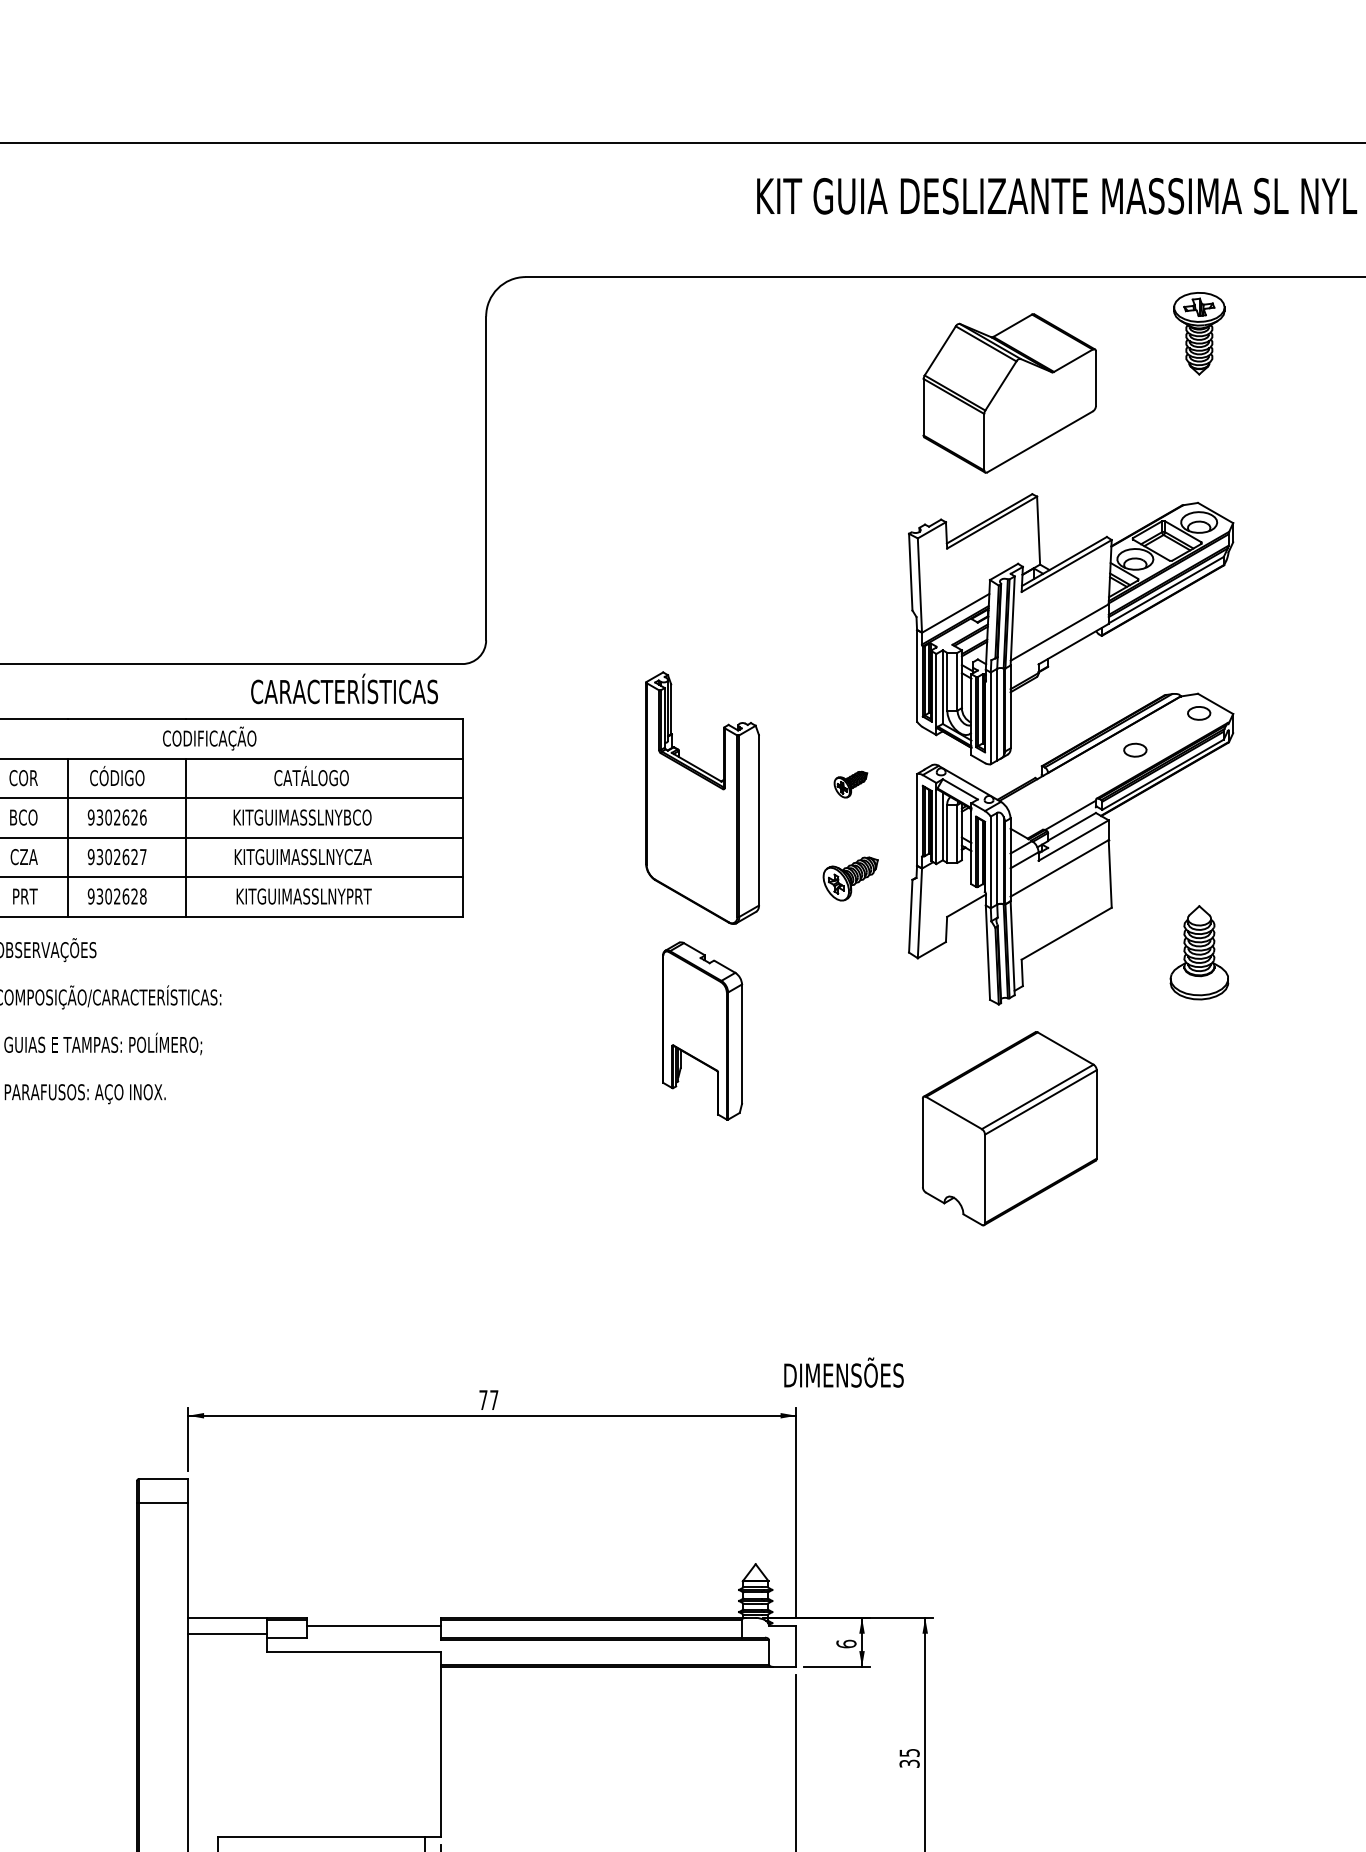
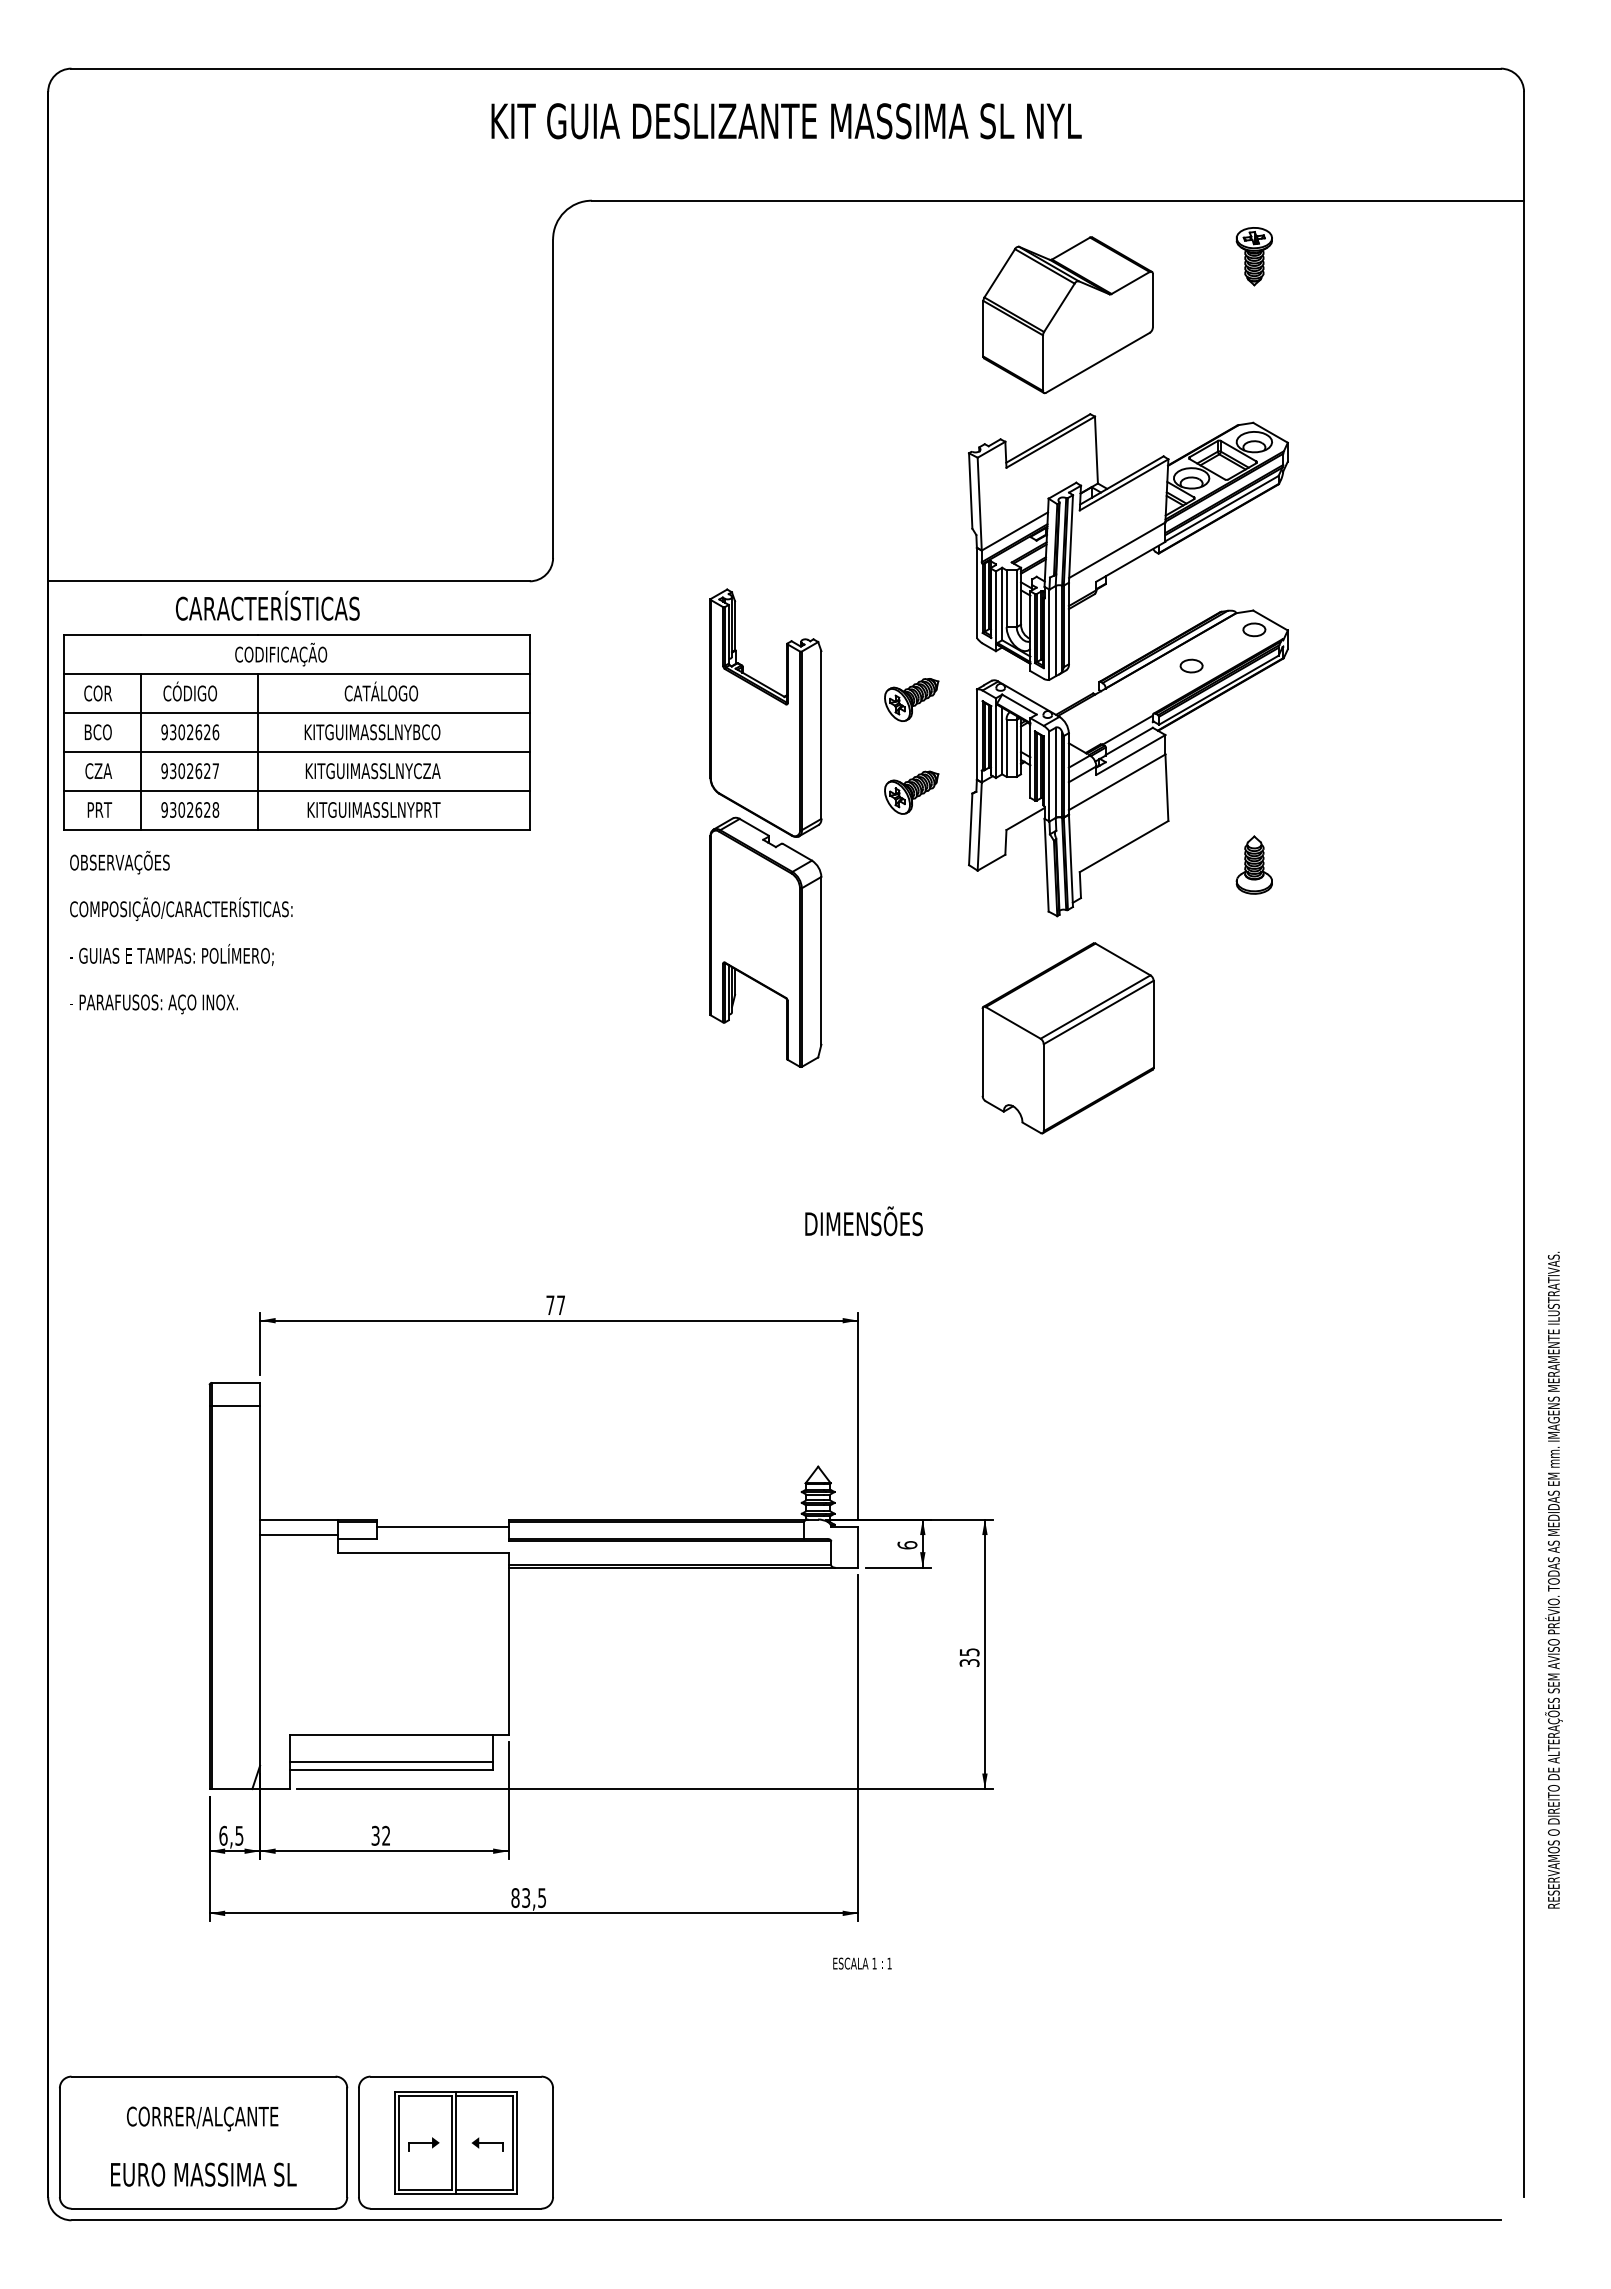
text: (1056, 196) -> (786, 121), moved
part: (1198, 333) -> (1253, 256), size x0.71
text: (344, 688) -> (267, 605), moved
part: (850, 784) -> (911, 699), size x1.67
part: (1198, 951) -> (1253, 864), size x0.62
part: (702, 1030) -> (765, 941), size x1.43
text: (843, 1372) -> (863, 1221), moved

